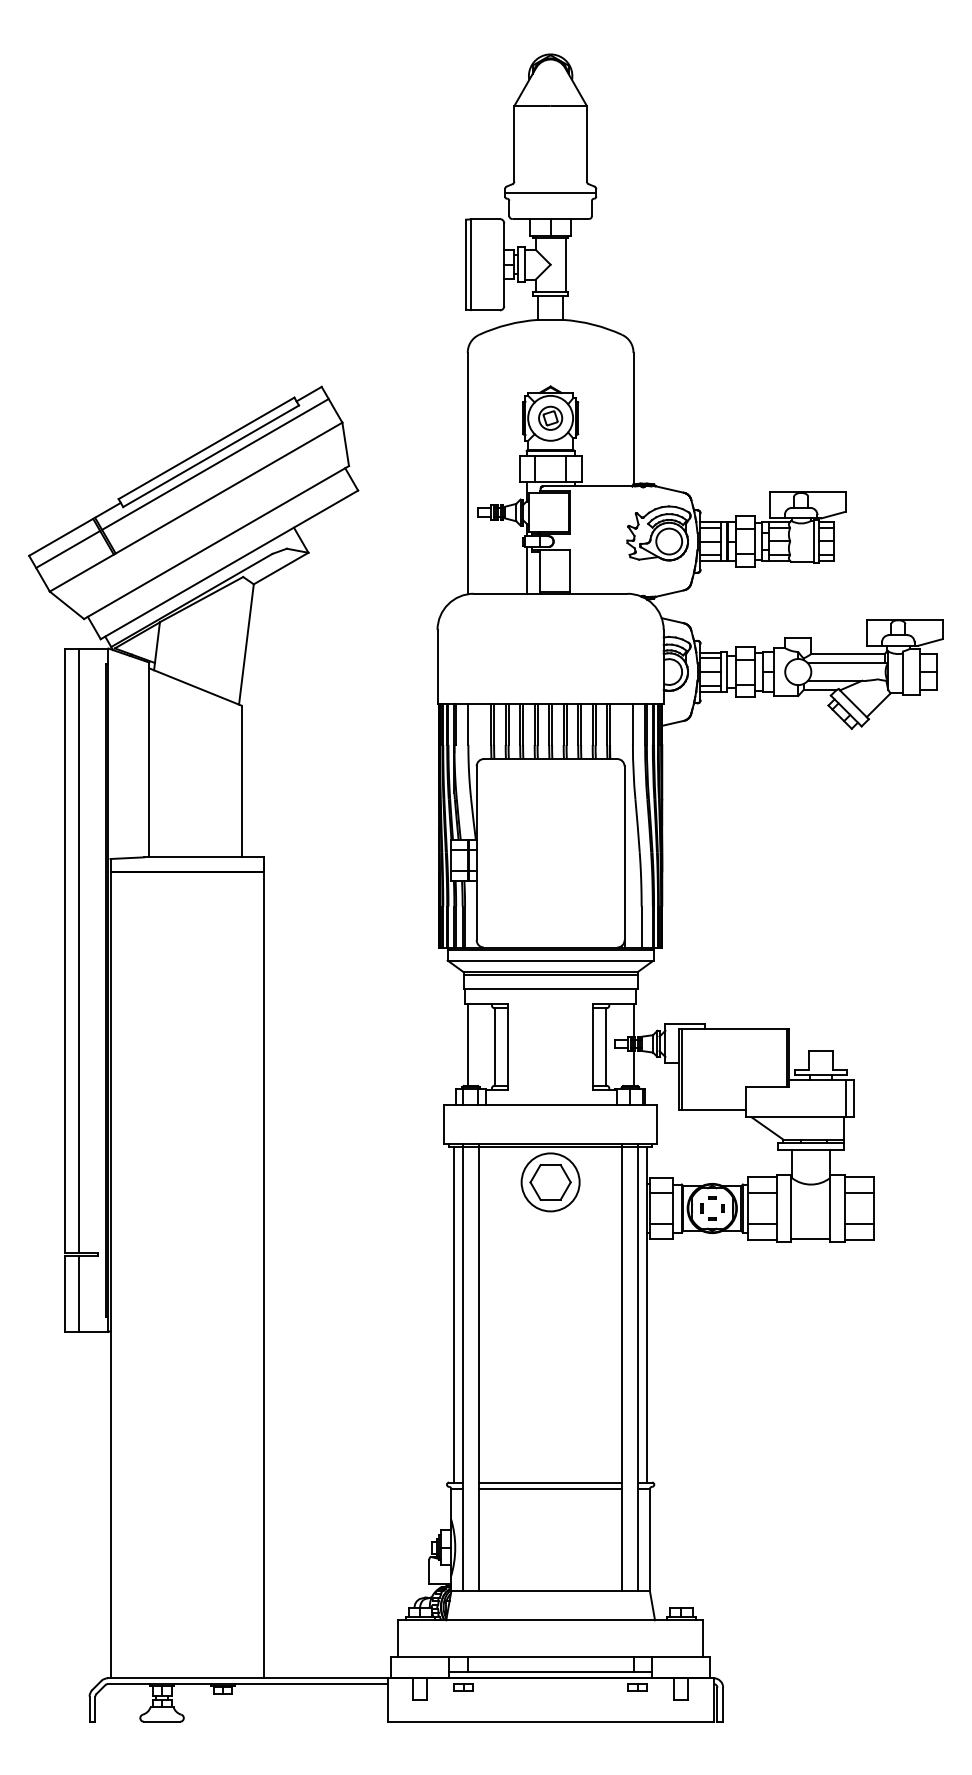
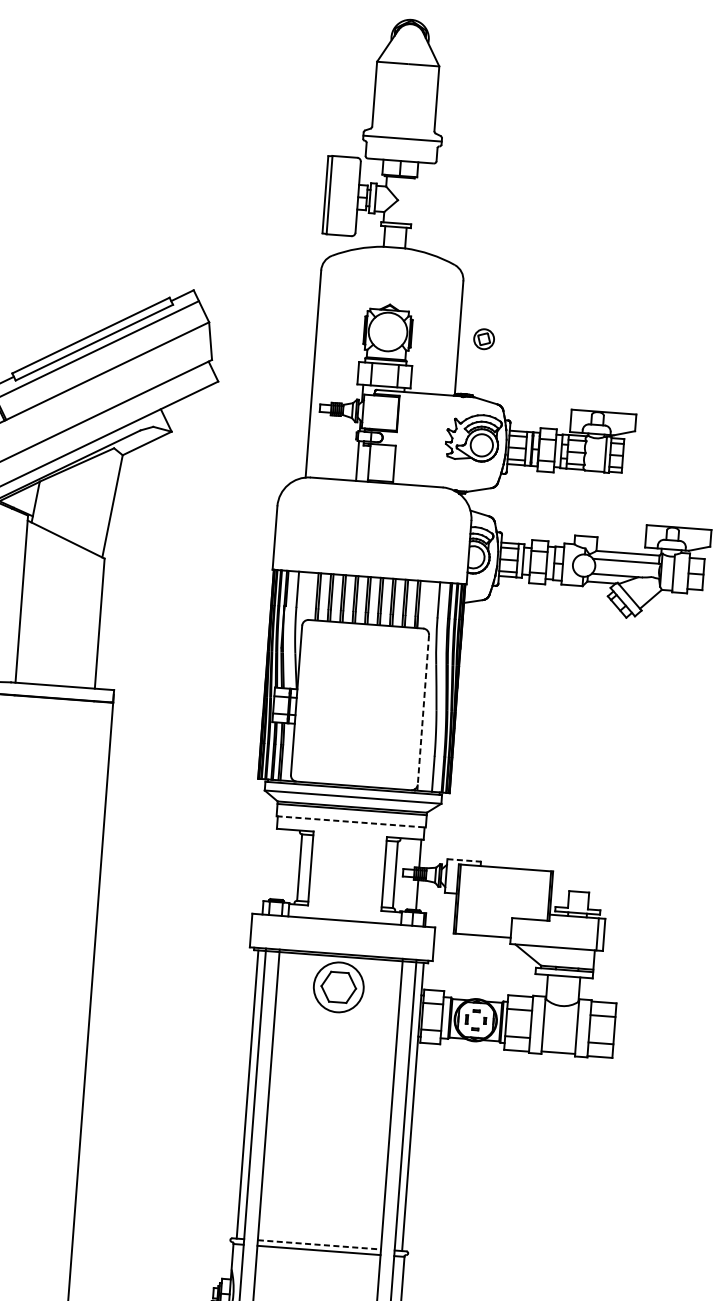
line: (565, 264) -> (410, 201), removed
part: (550, 417) -> (484, 338), moved
line: (624, 856) -> (423, 712), solid -> dashed
line: (550, 989) -> (351, 821), solid -> dashed
line: (684, 1024) -> (463, 860), solid -> dashed
line: (467, 1044) -> (276, 863), removed
line: (550, 1482) -> (319, 1244), solid -> dashed

